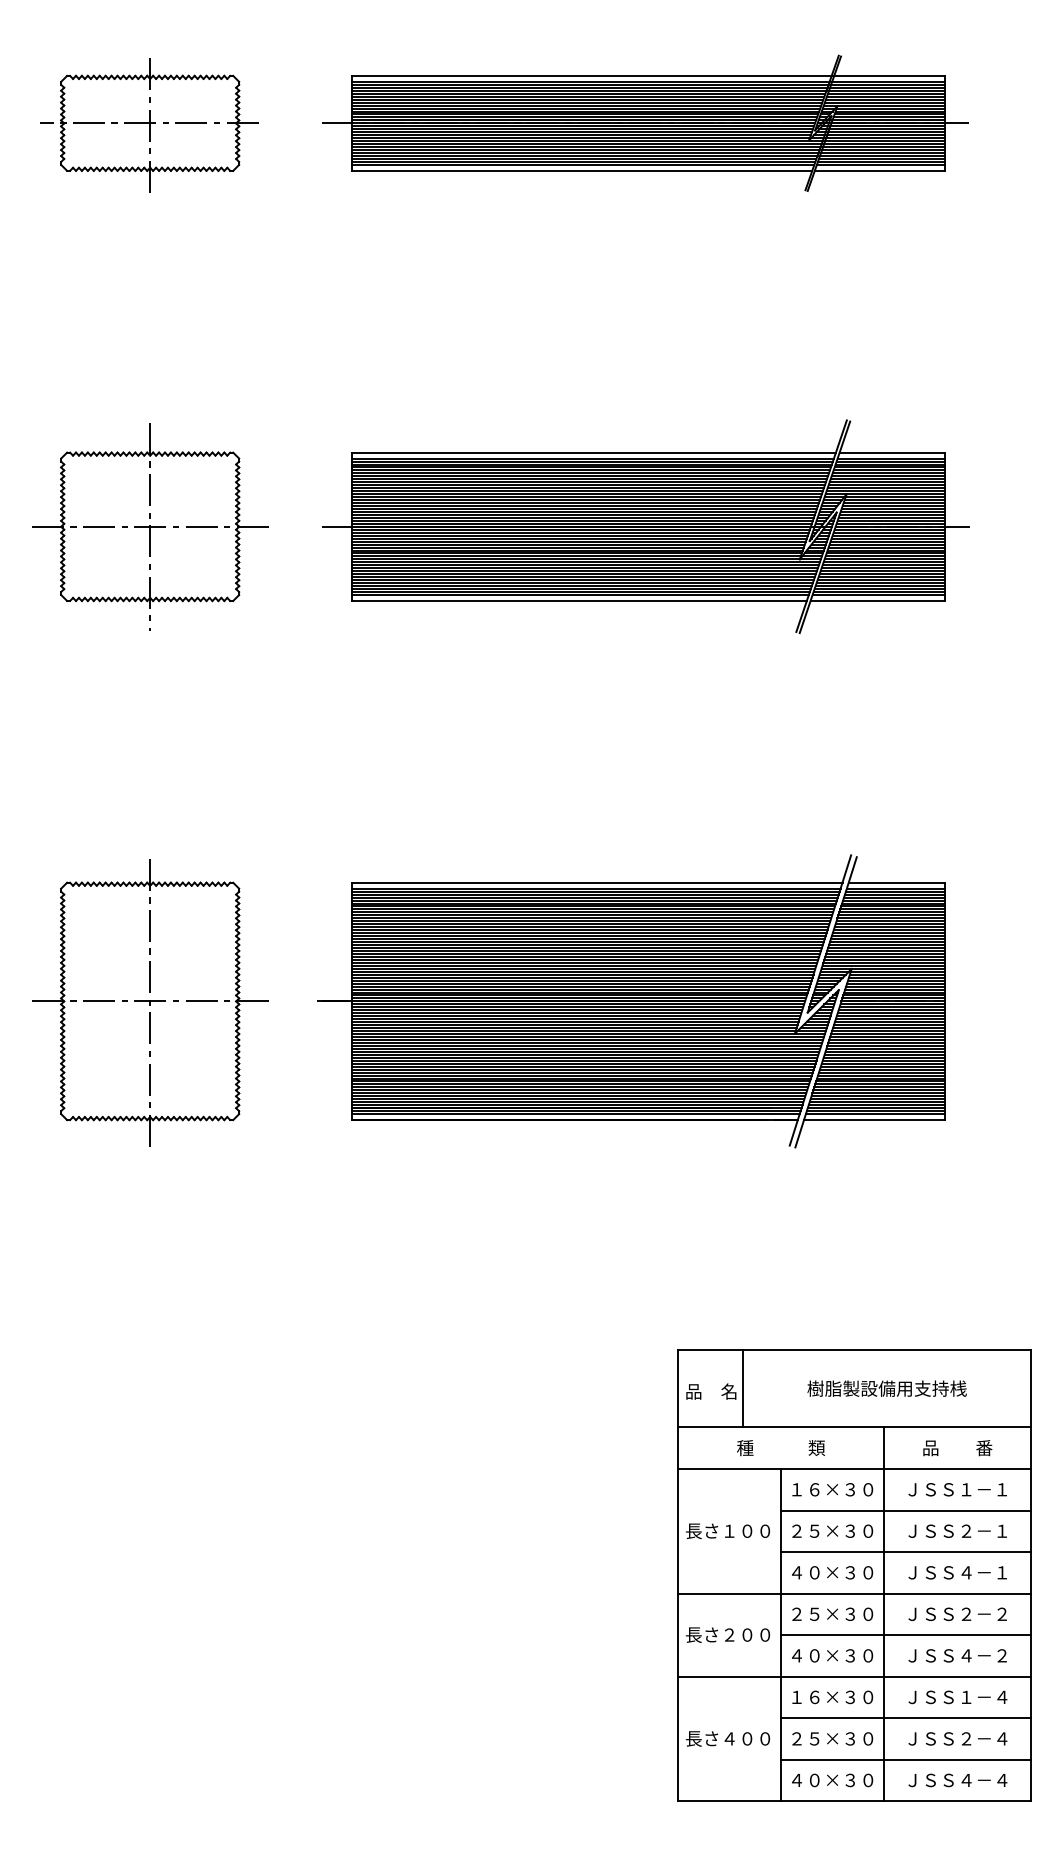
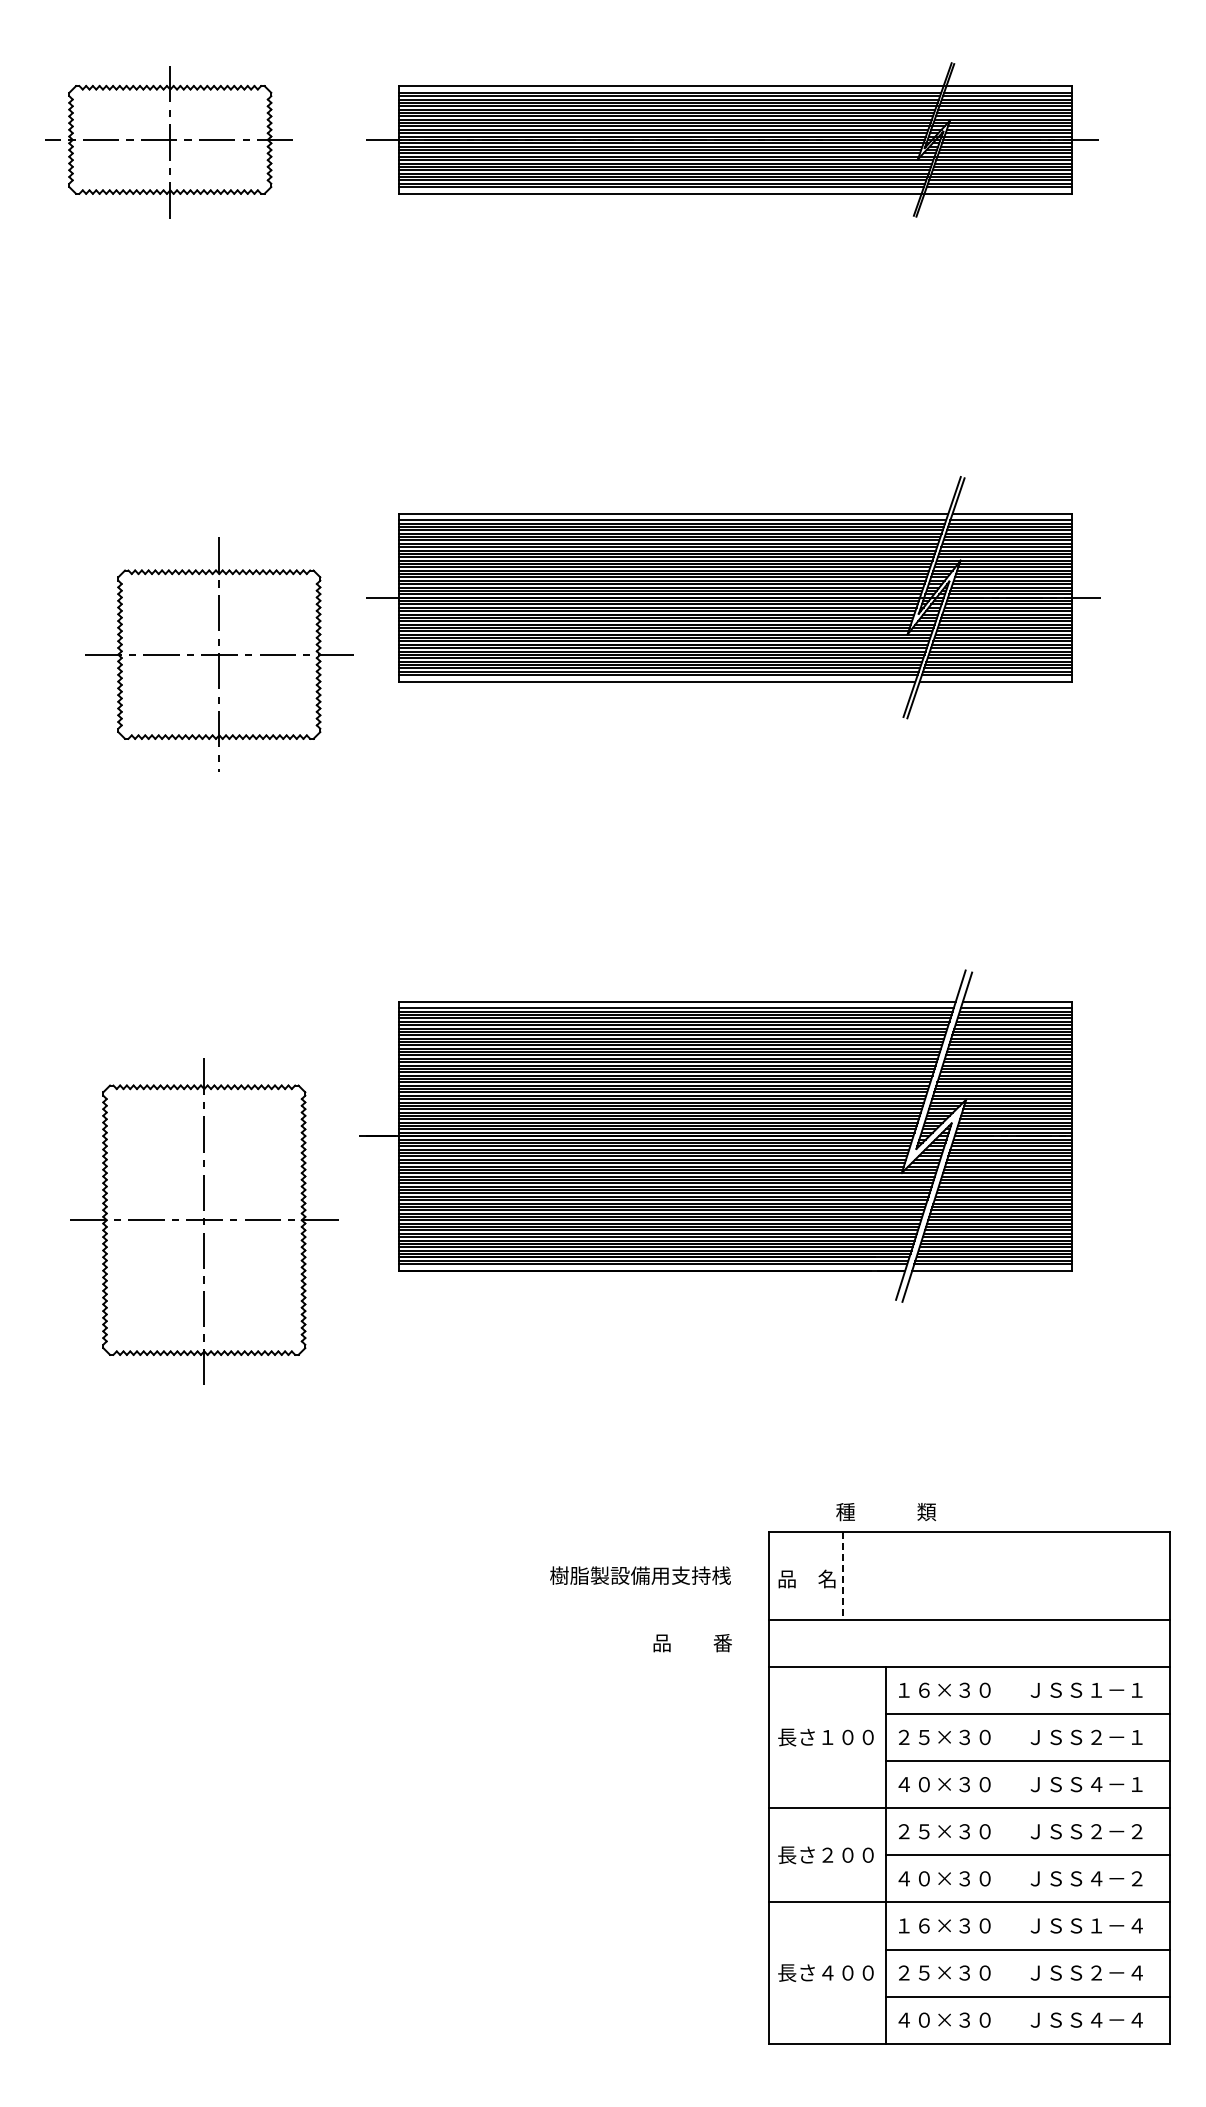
part: (150, 526) -> (219, 654), moved
part: (150, 1002) -> (204, 1221), moved
line: (743, 1388) -> (843, 1575), solid -> dashed
text: (887, 1388) -> (640, 1575), moved
text: (780, 1448) -> (885, 1512), moved
text: (957, 1448) -> (692, 1643), moved
line: (884, 1614) -> (1003, 1831), removed

